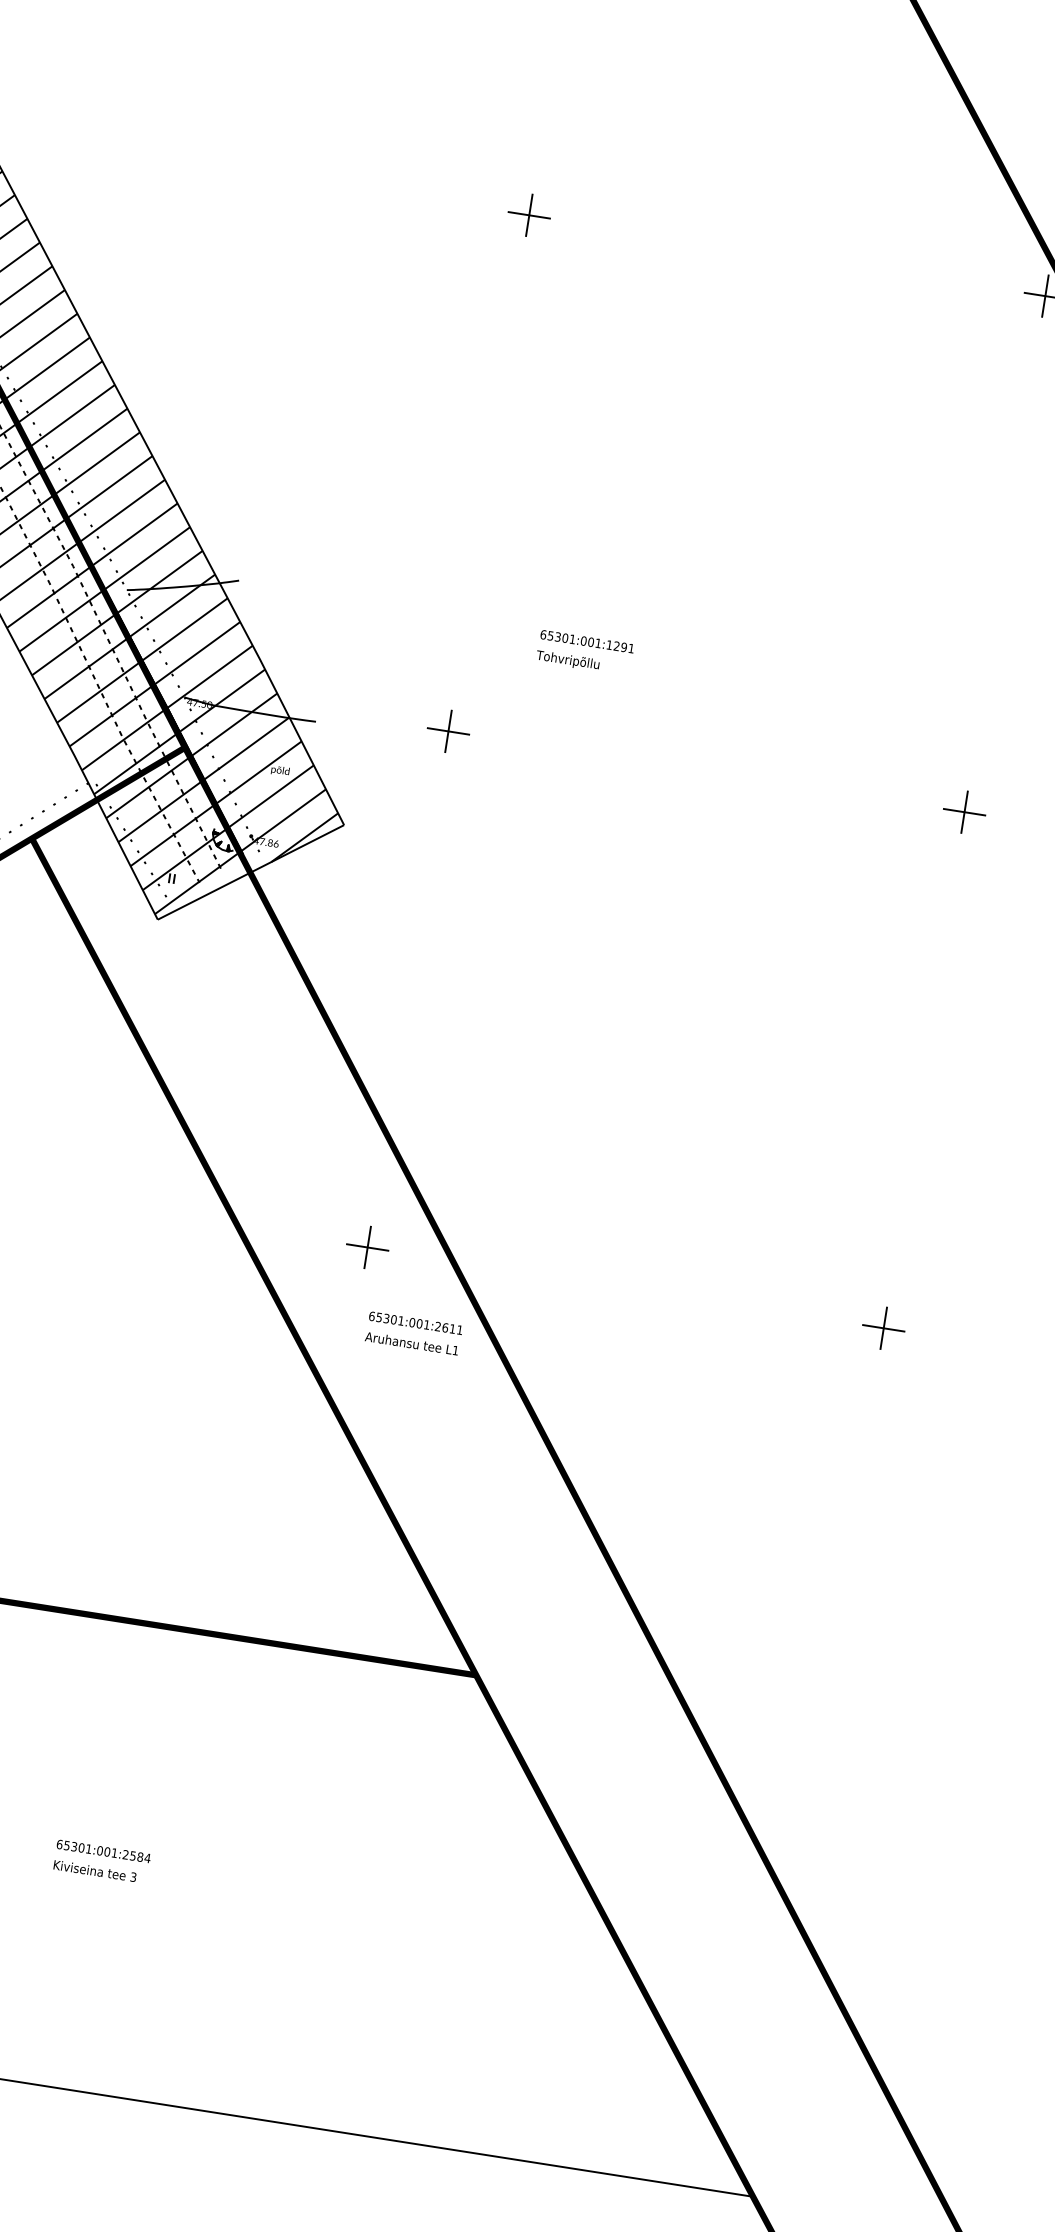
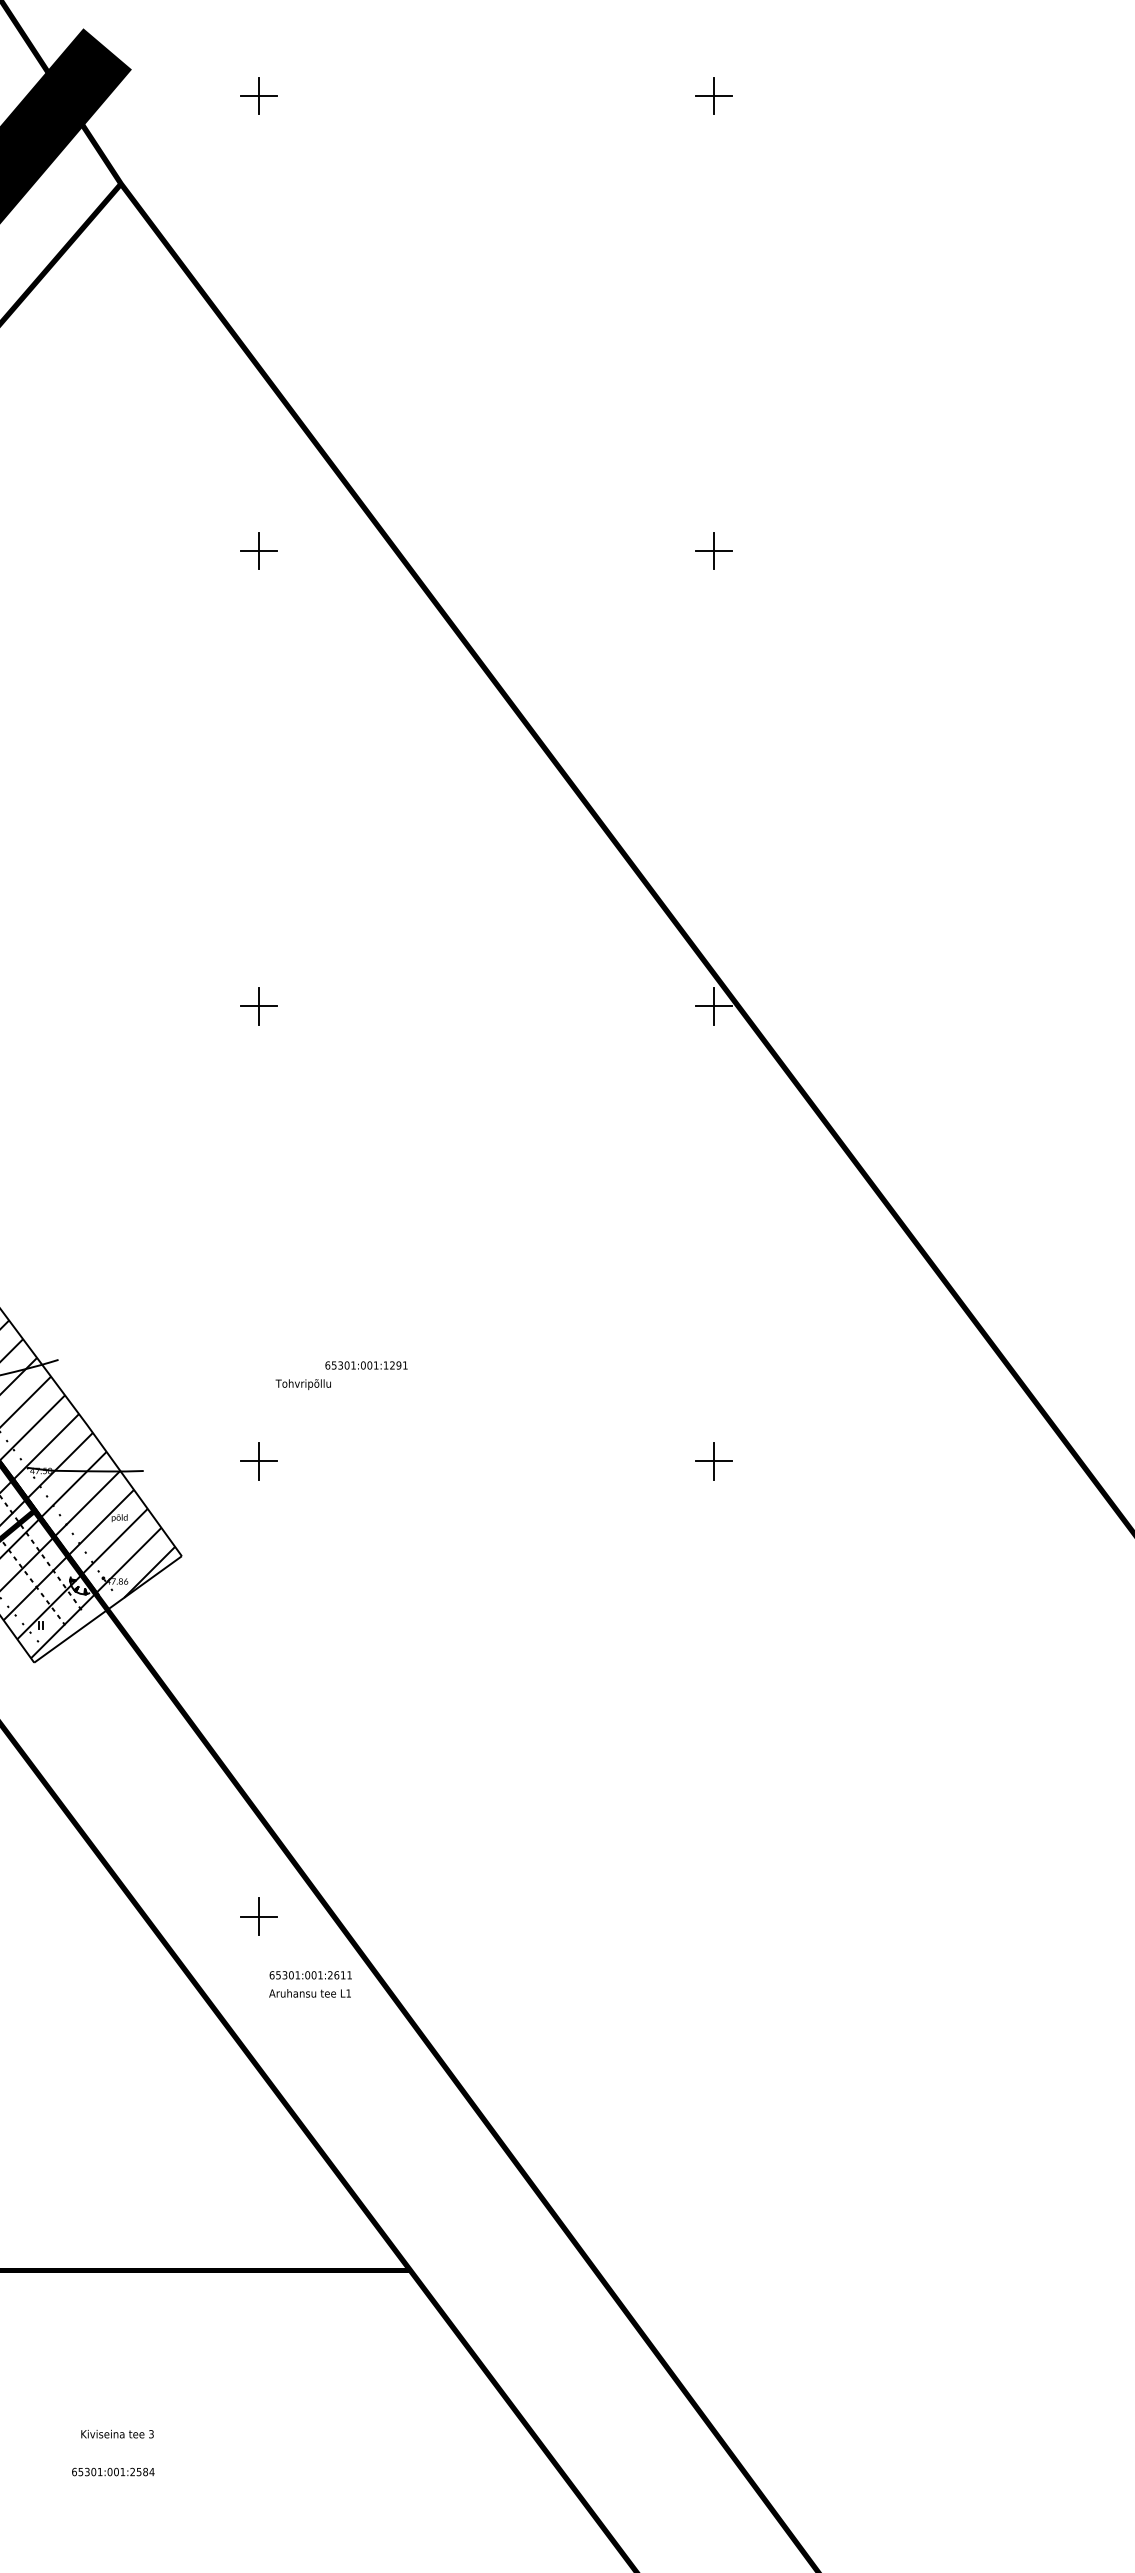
text: (566, 660) -> (302, 1384), moved
part: (882, 1328) -> (713, 1916), removed
text: (95, 1870) -> (117, 2433), moved

